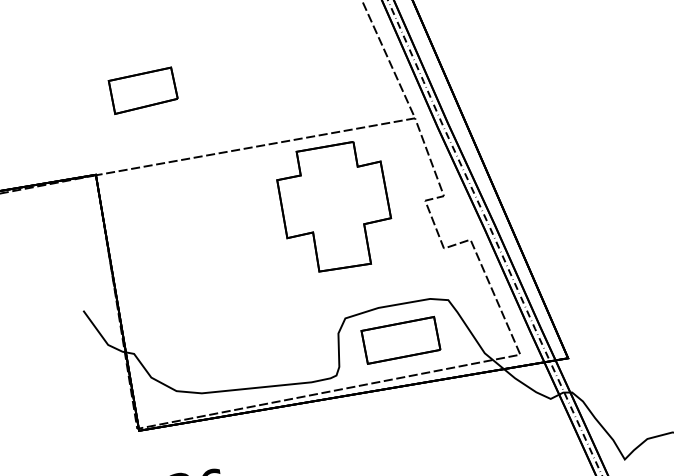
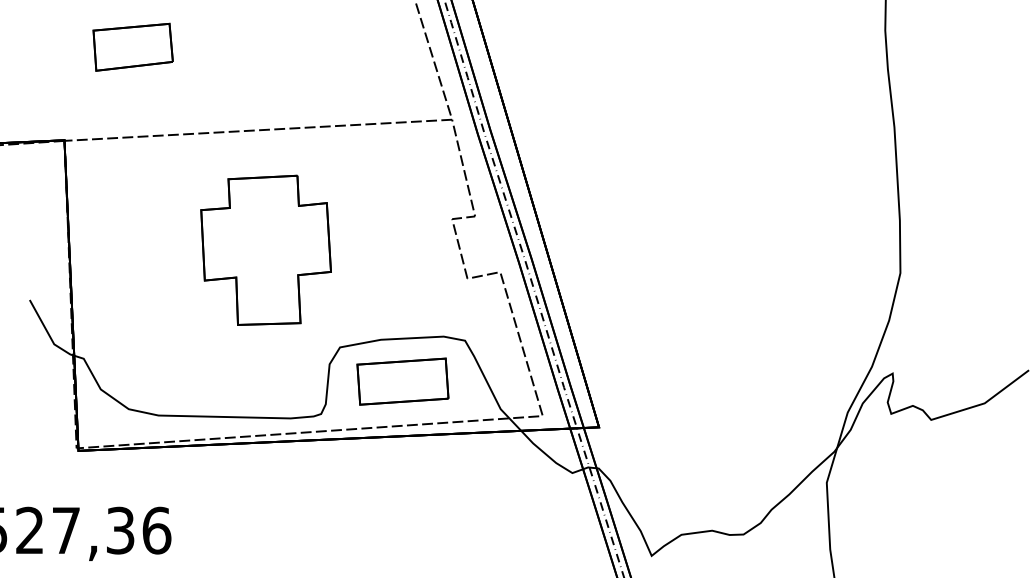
part: (334, 206) -> (265, 249), moved

